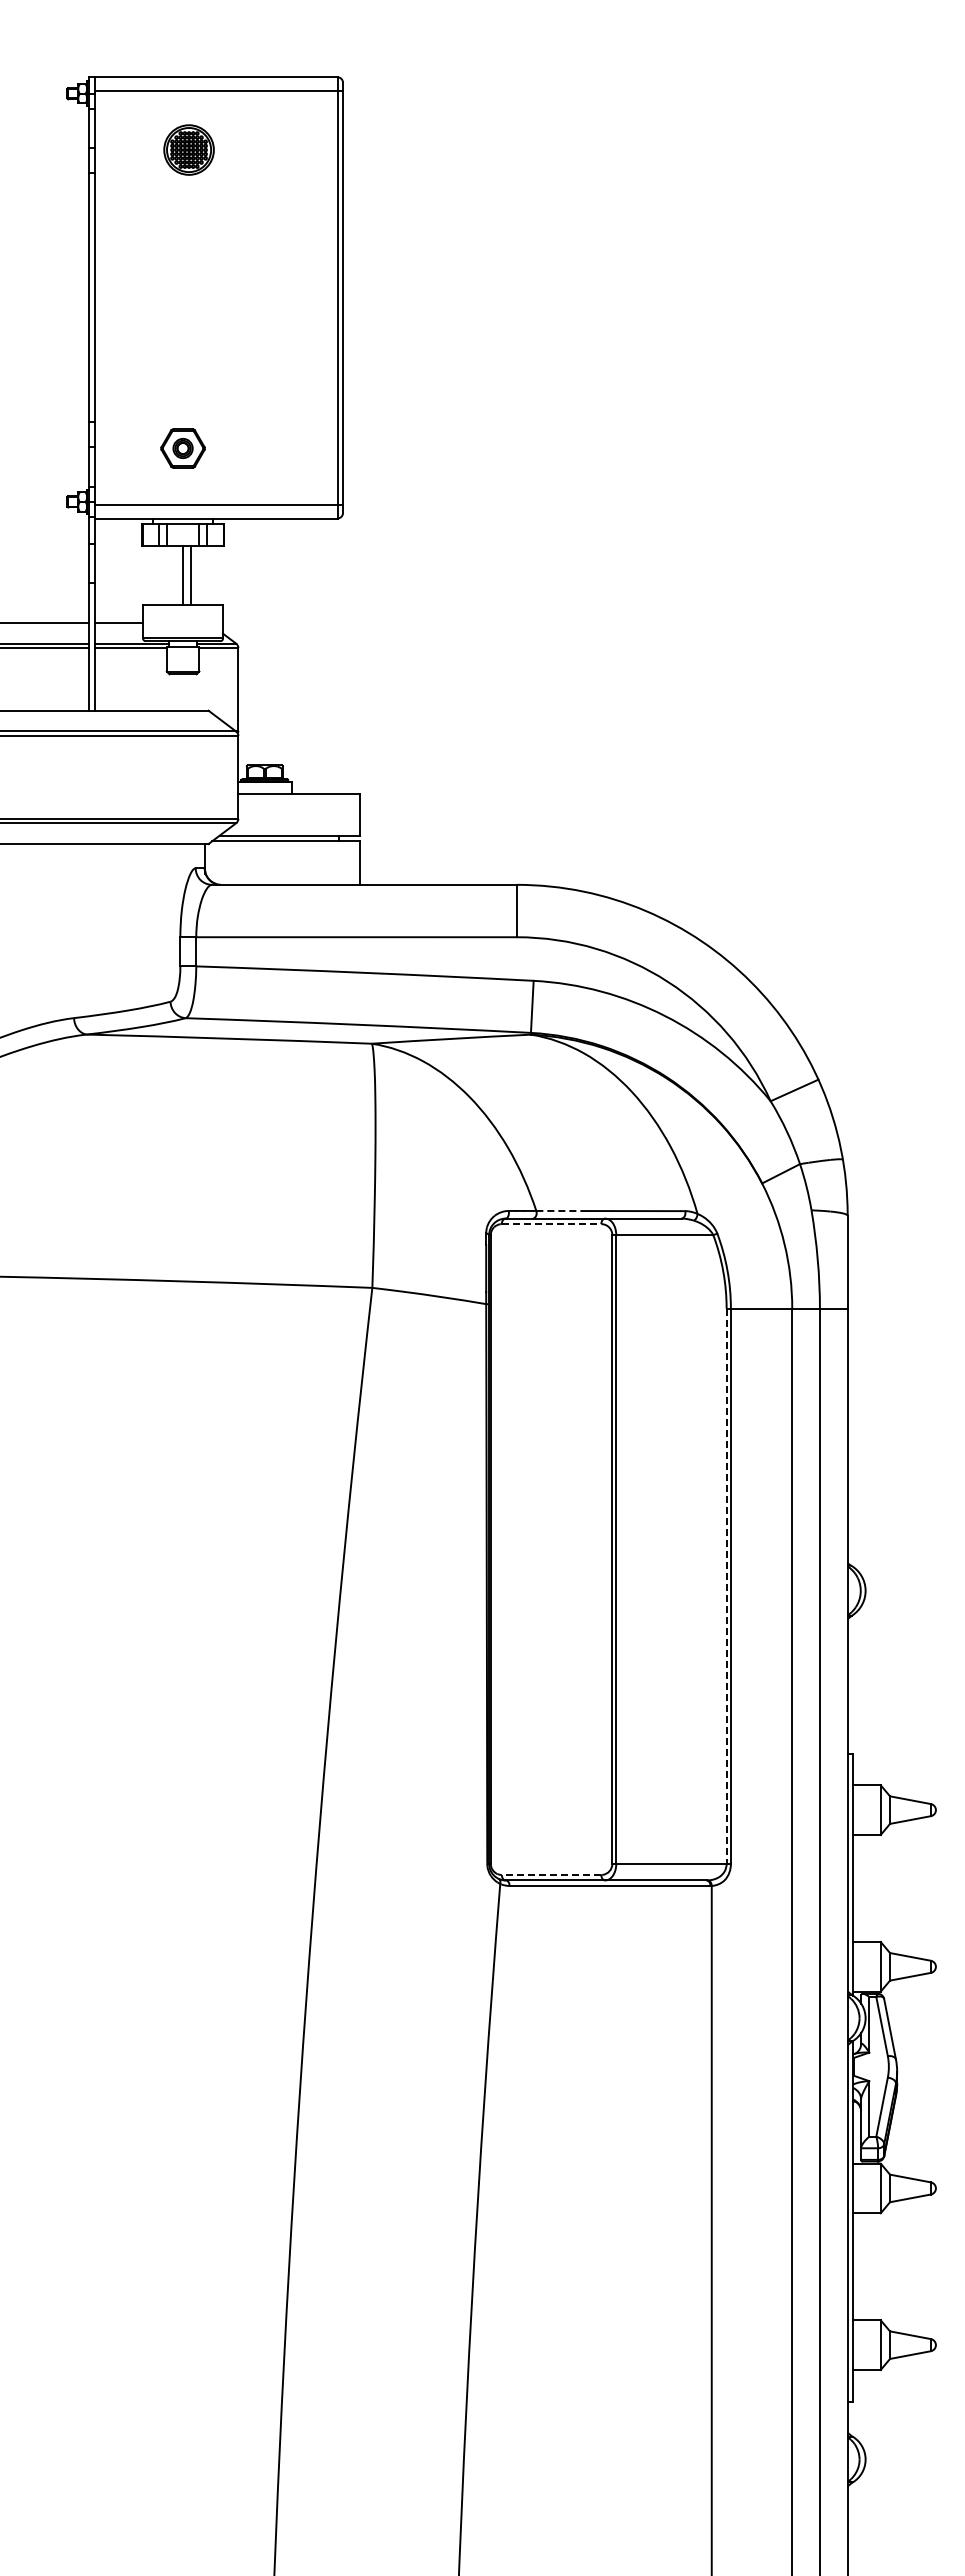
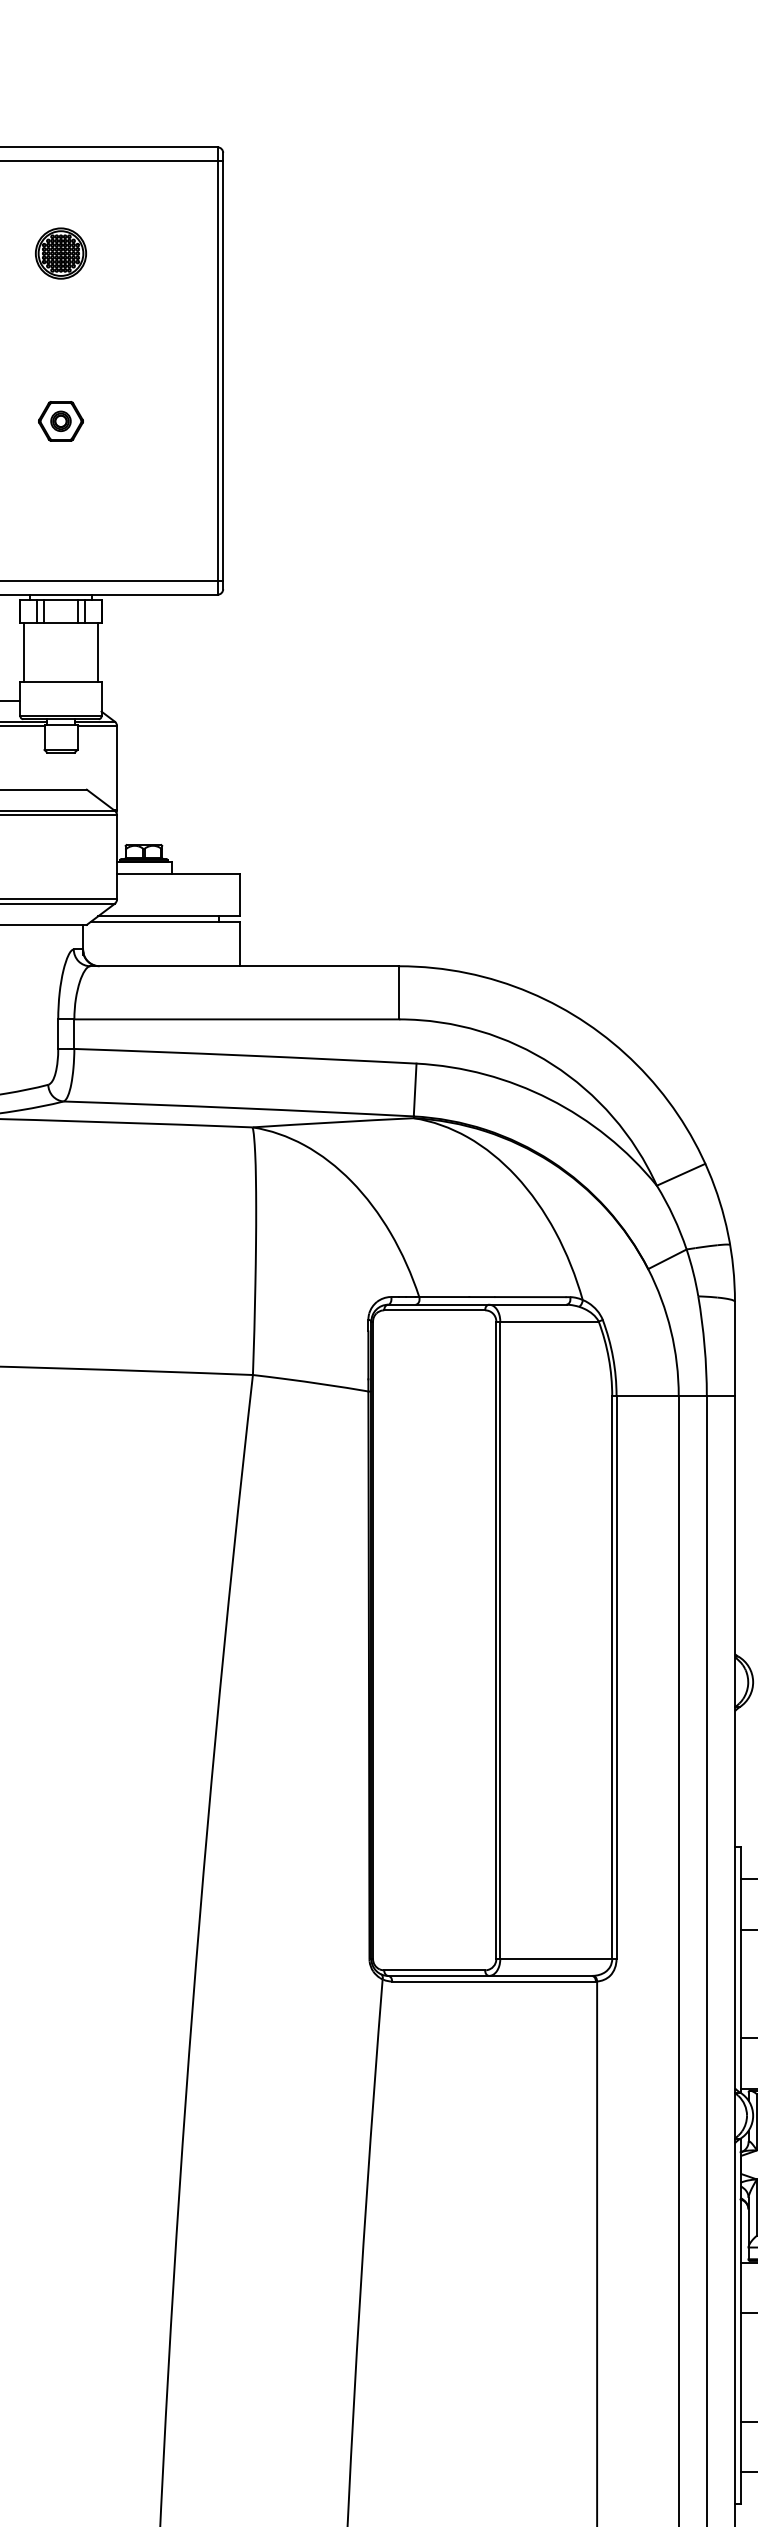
part: (188, 149) -> (60, 253), moved
part: (182, 448) -> (60, 421), moved
line: (182, 575) -> (23, 652), moved
line: (190, 575) -> (97, 652), moved
line: (561, 1211) -> (444, 1297), dashed -> solid
line: (551, 1224) -> (434, 1310), dashed -> solid
line: (726, 1586) -> (612, 1677), dashed -> solid
line: (551, 1874) -> (434, 1969), dashed -> solid

